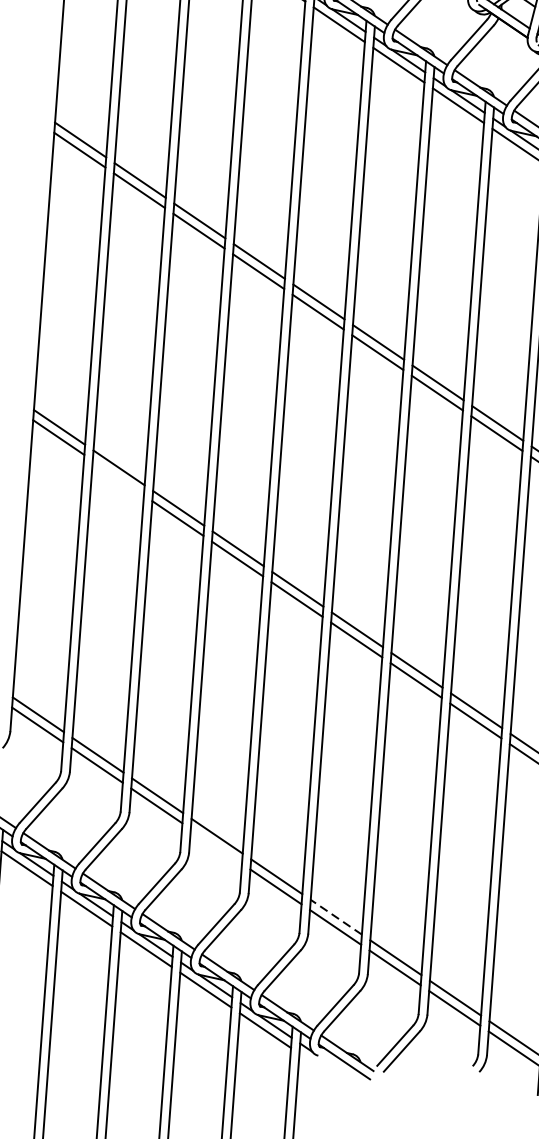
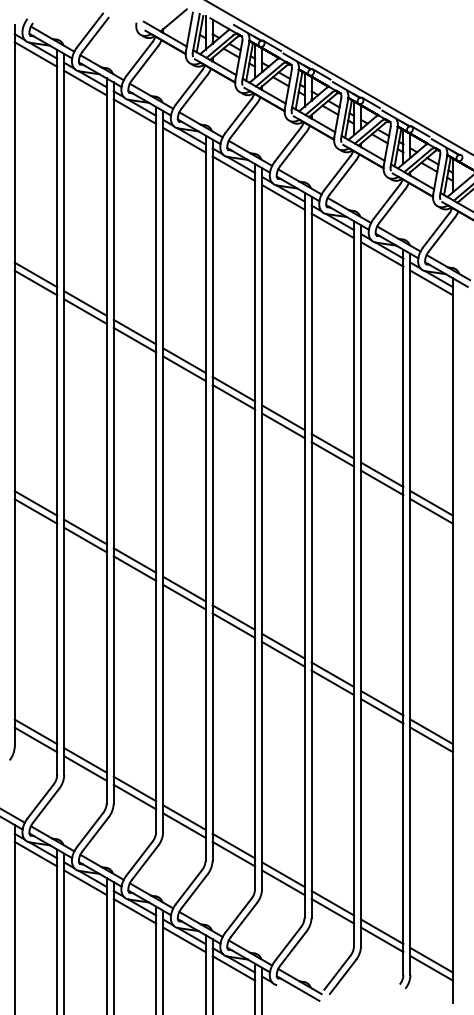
line: (118, 477) -> (85, 539), added
line: (216, 846) -> (184, 825), added
line: (336, 917) -> (283, 874), dashed -> solid

